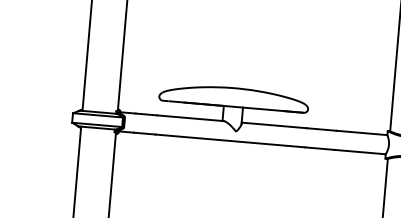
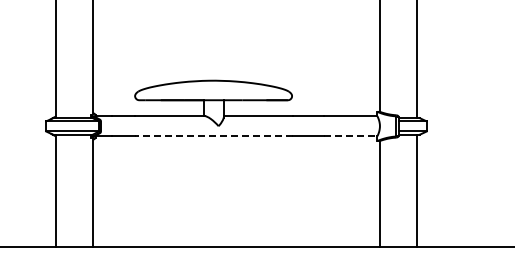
line: (230, 141) -> (213, 136), solid -> dashed
line: (360, 152) -> (350, 136), solid -> dashed

